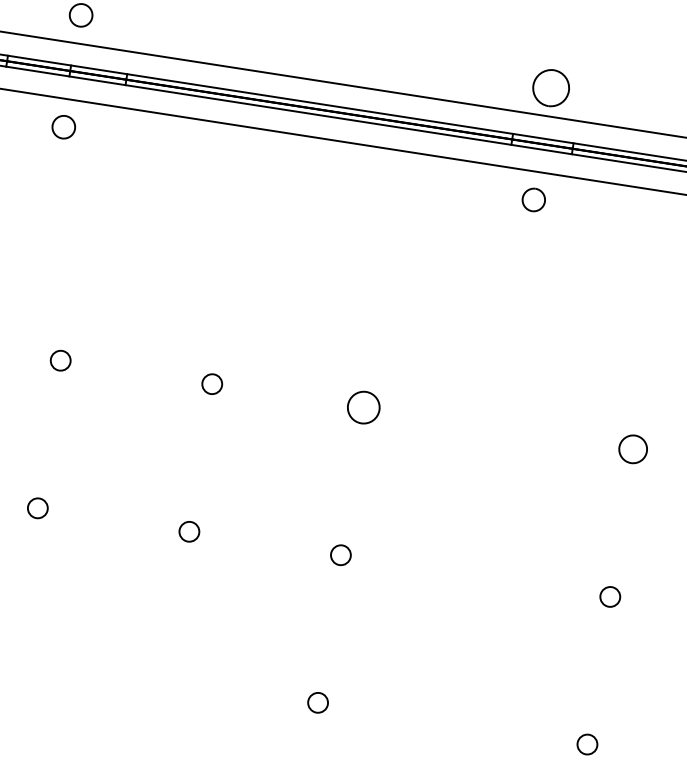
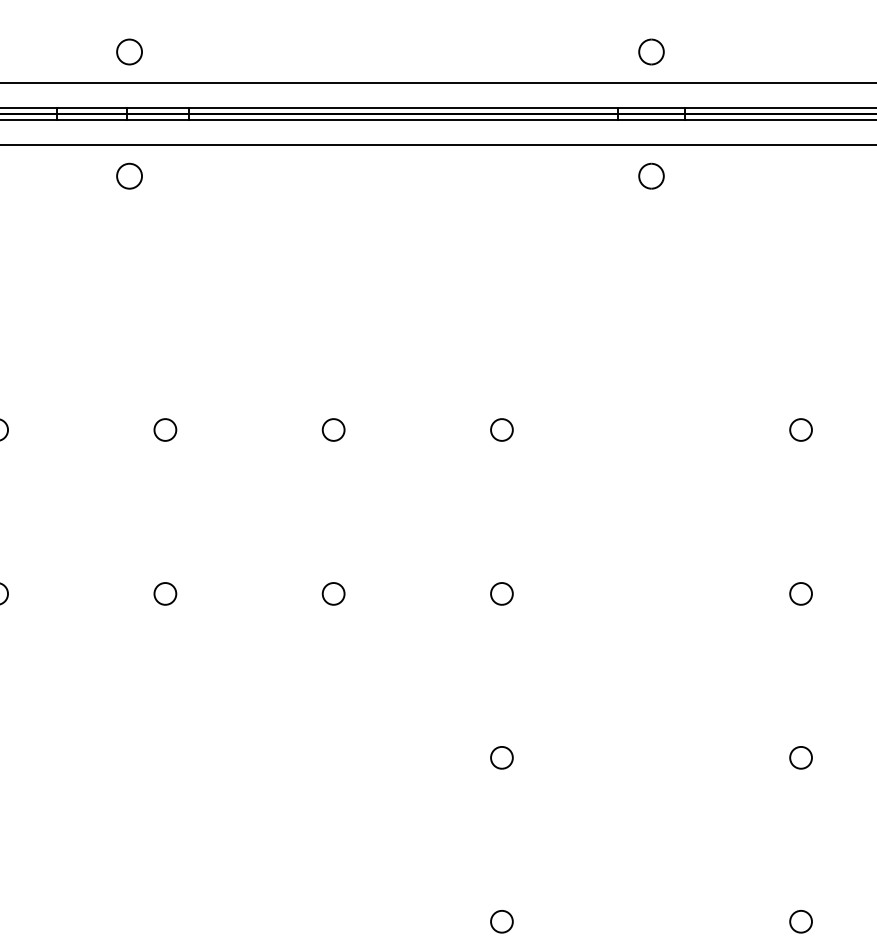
part: (551, 87) -> (651, 51), size x0.62
circle: (363, 407) -> (501, 429), size x0.62
circle: (632, 448) -> (800, 429), size x0.71

